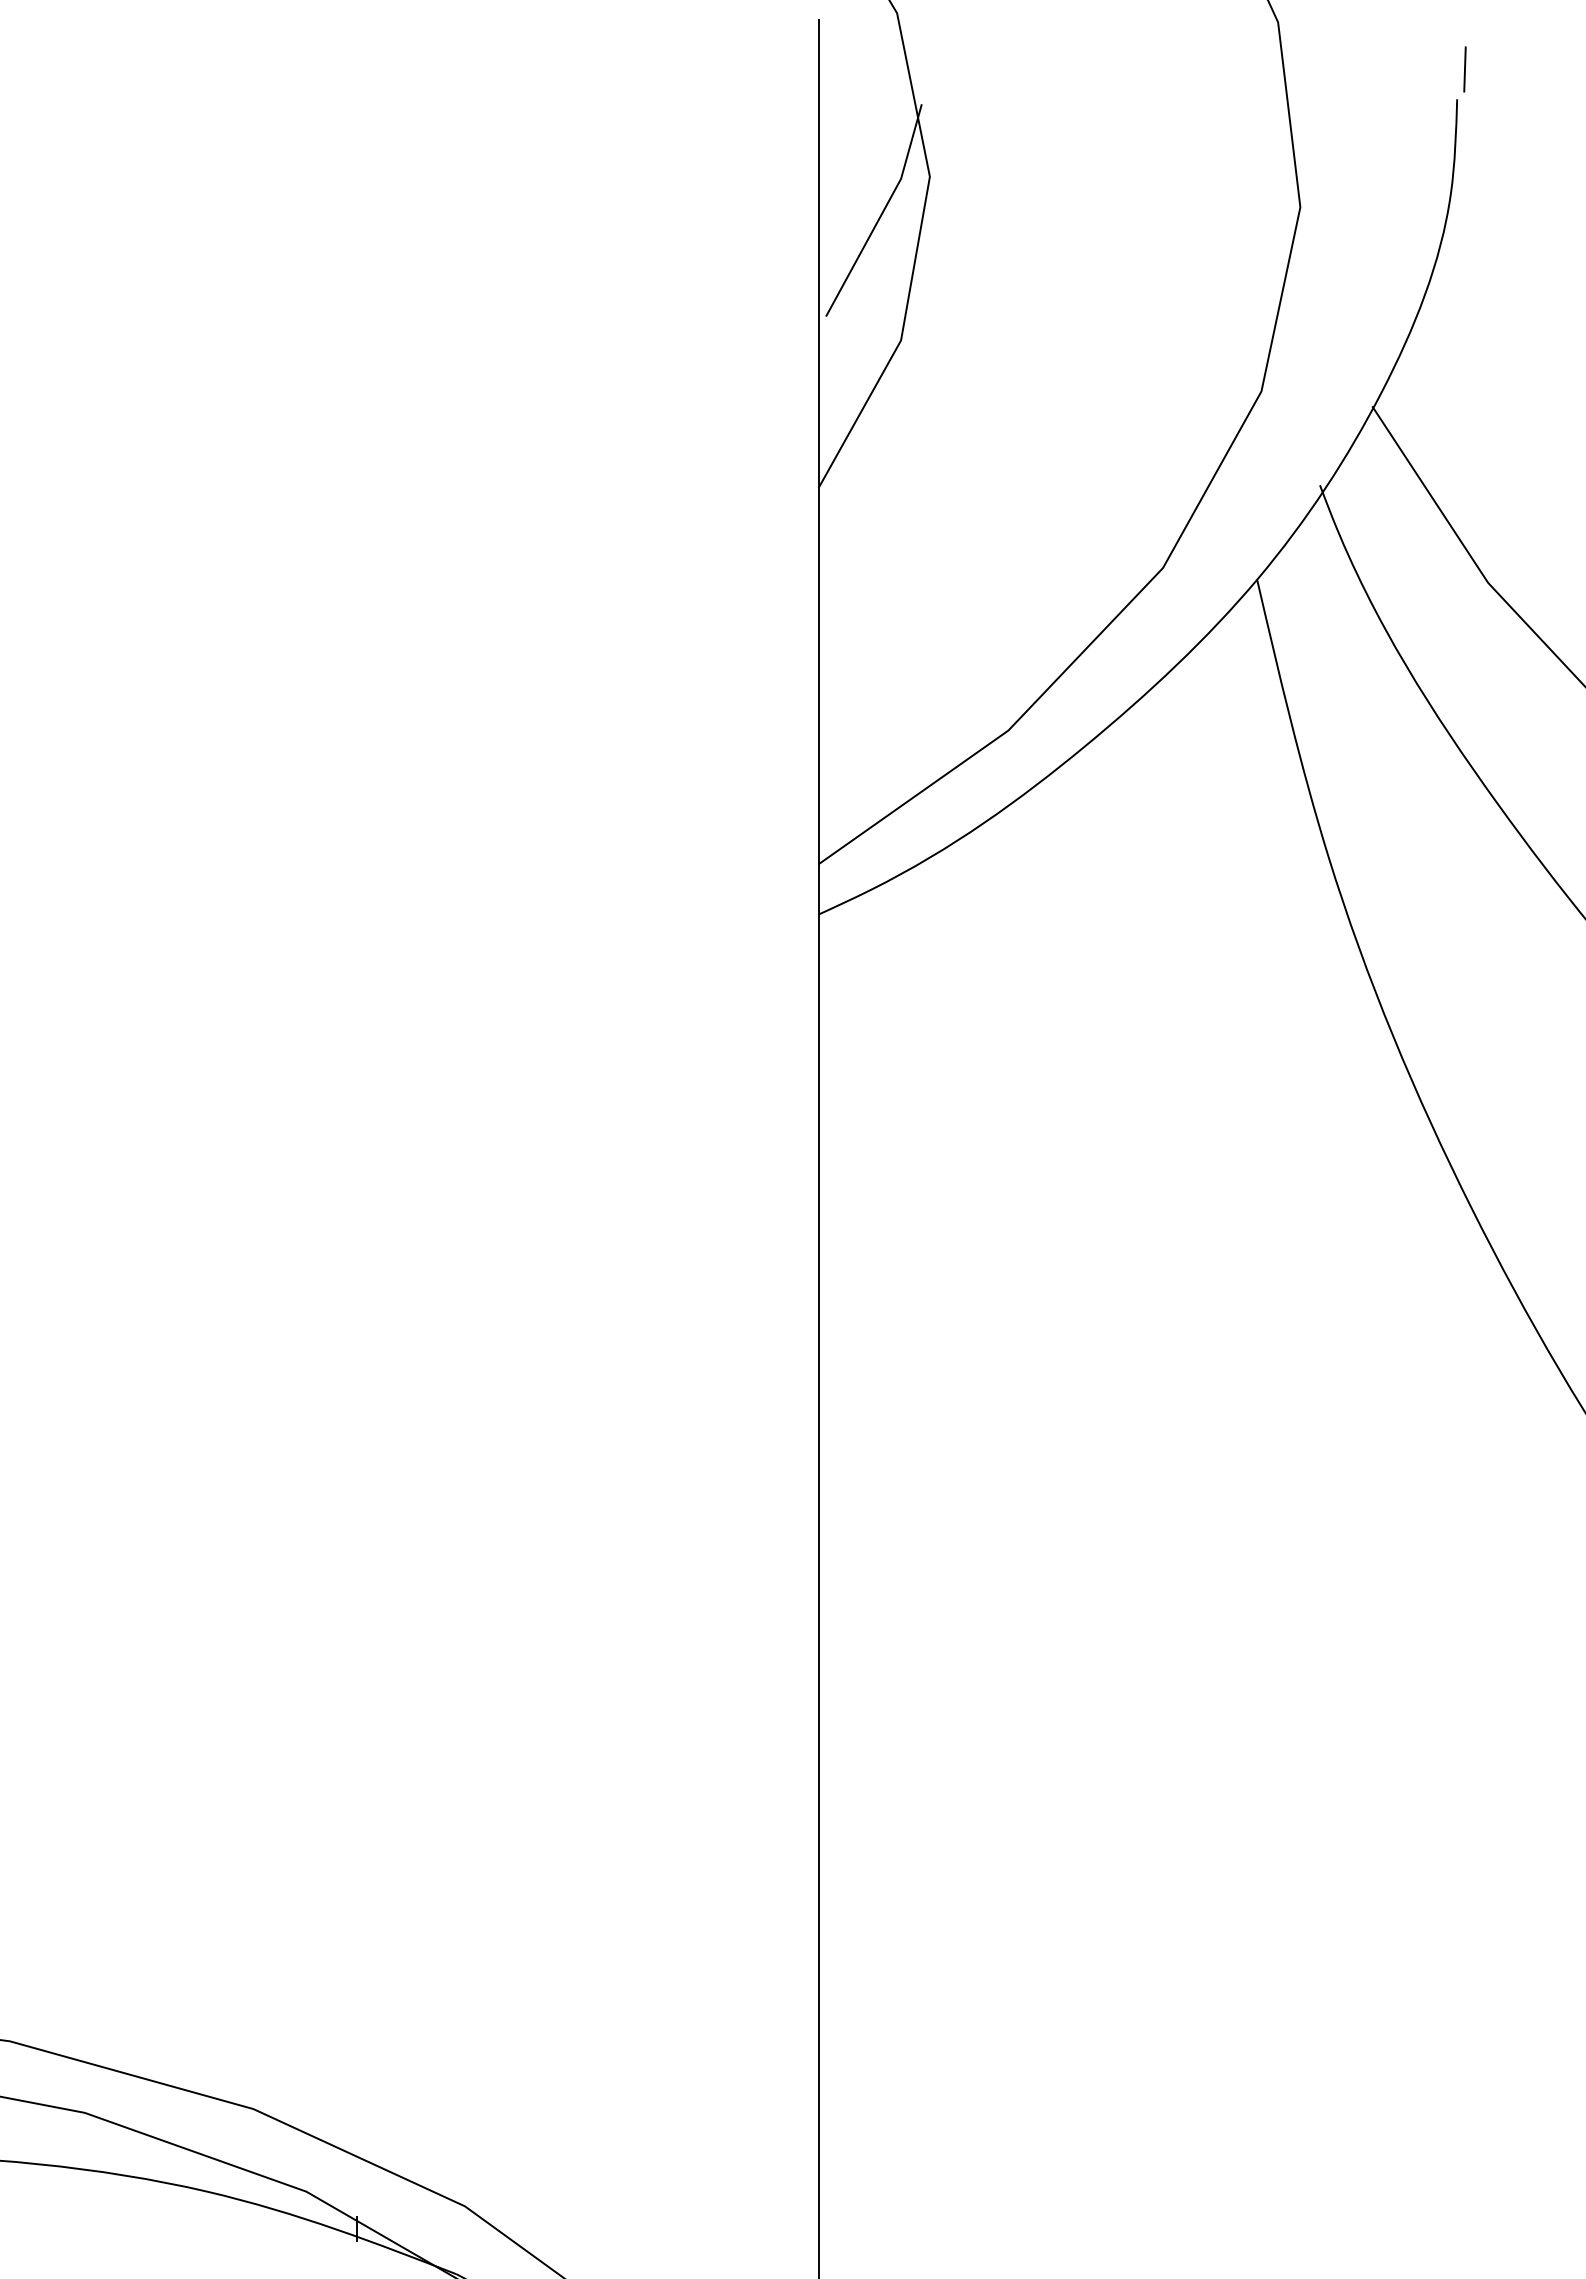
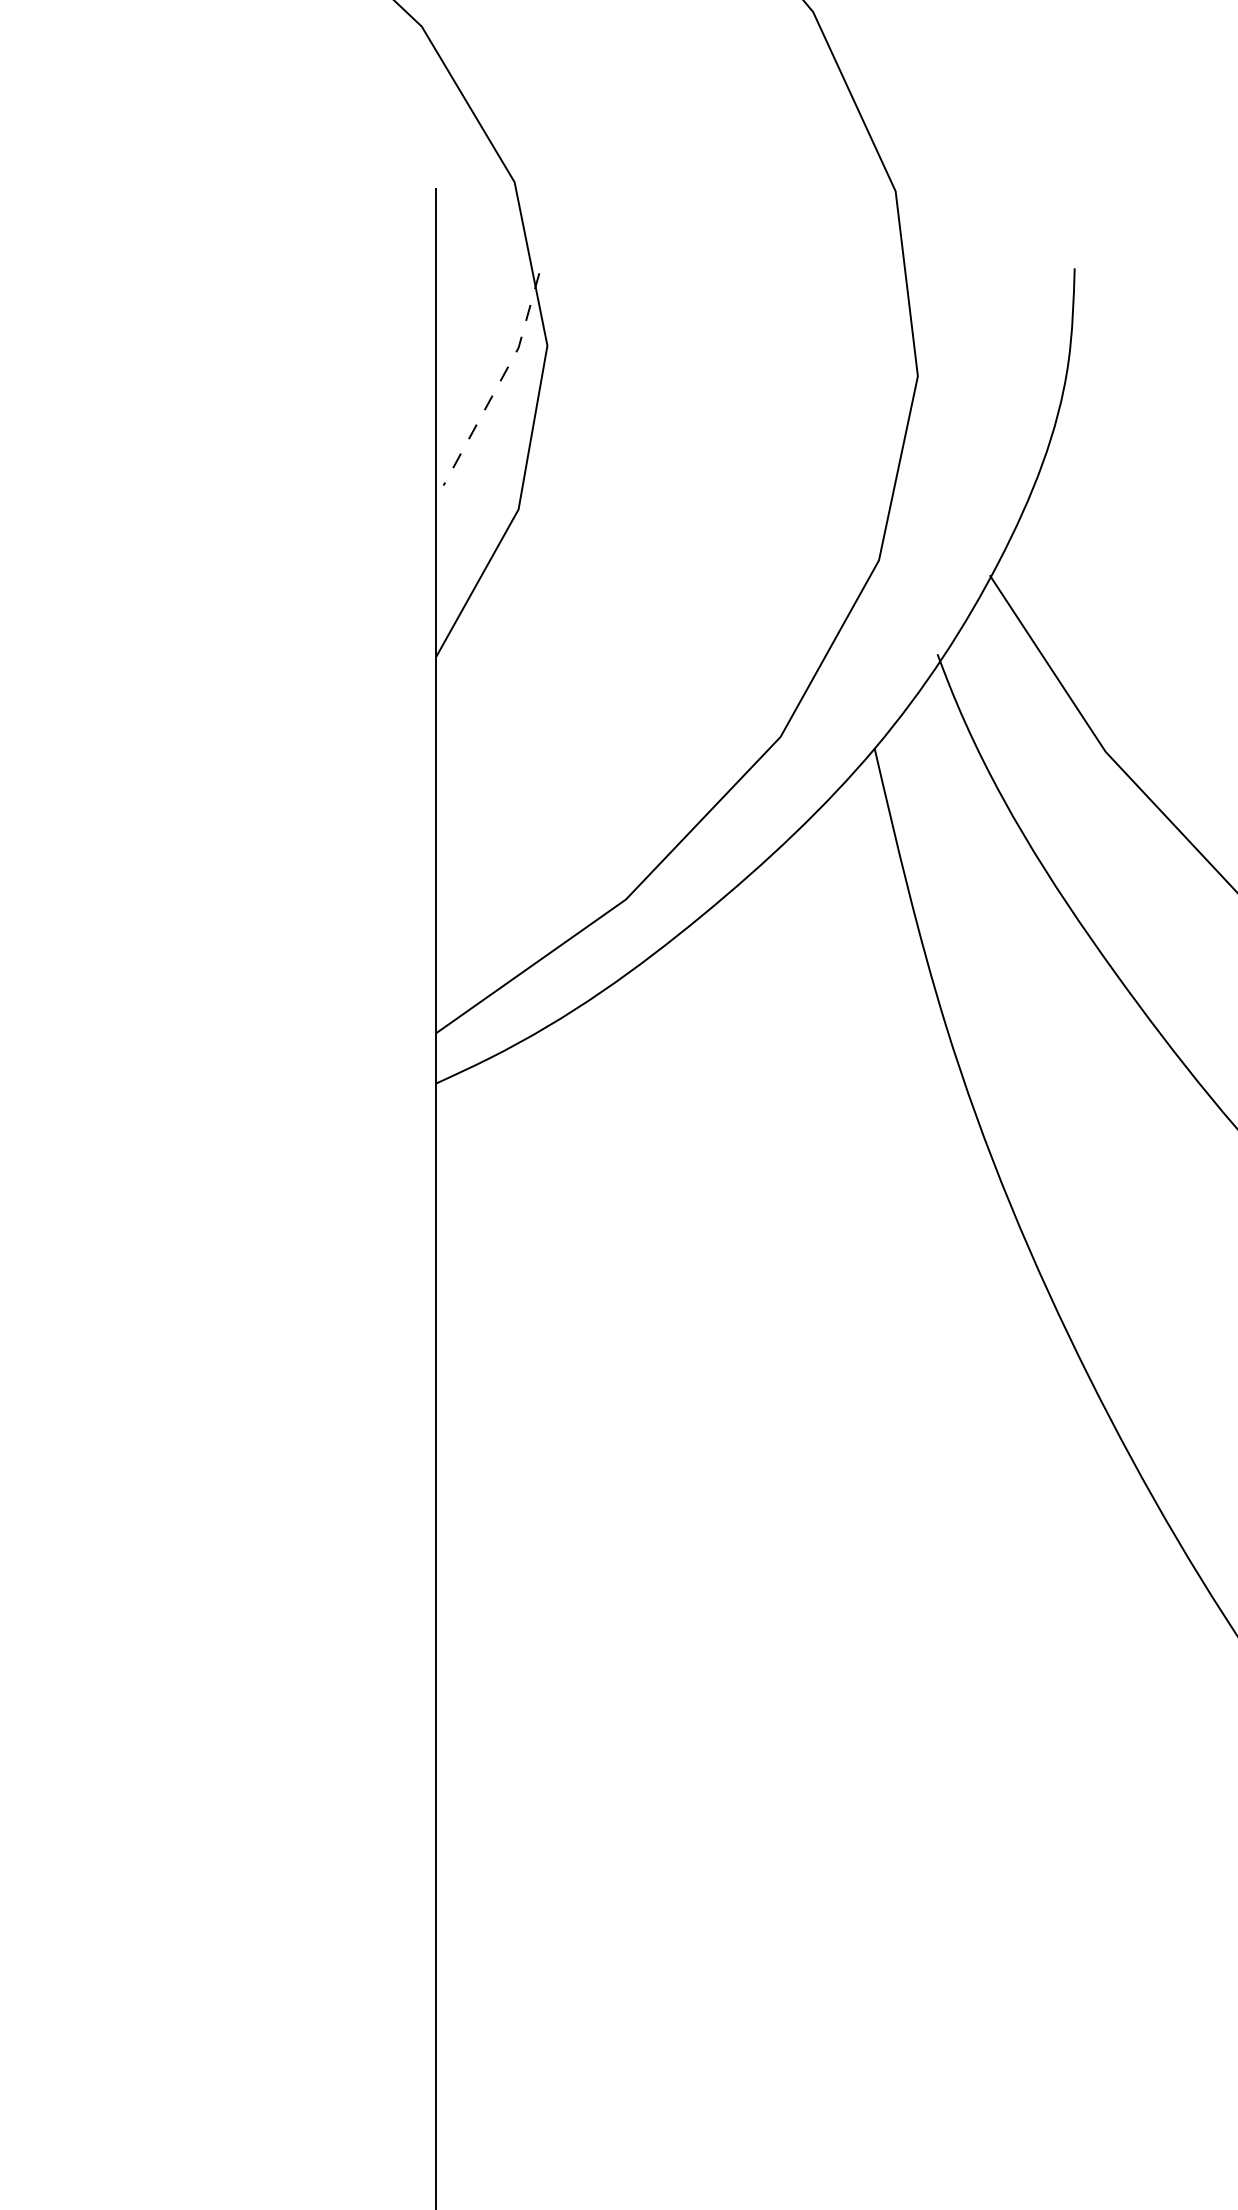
line: (1464, 69) -> (1082, 238), removed
line: (882, 213) -> (500, 382), solid -> dashed

